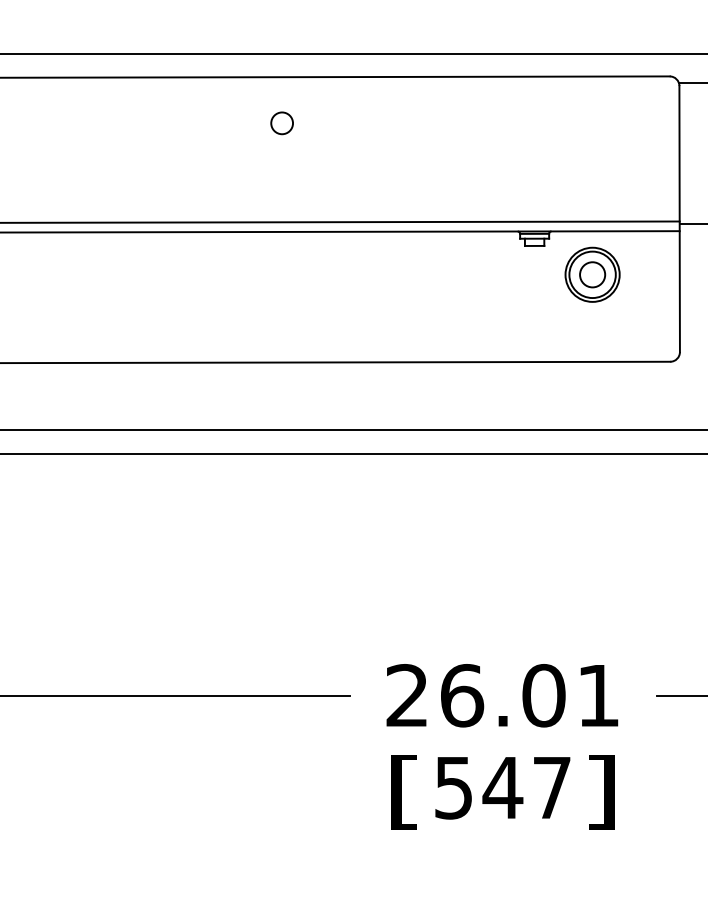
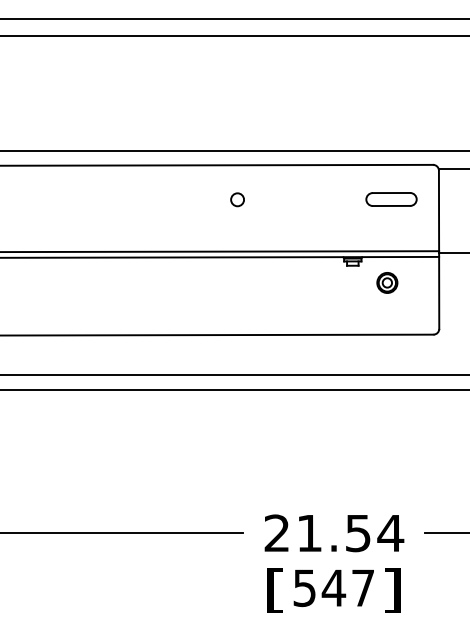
circle: (281, 122) -> (237, 199), moved
part: (599, 134) -> (391, 199), added
part: (592, 274) -> (387, 282), size x0.62
text: (530, 695) -> (350, 533), 26.01 -> 21.54

